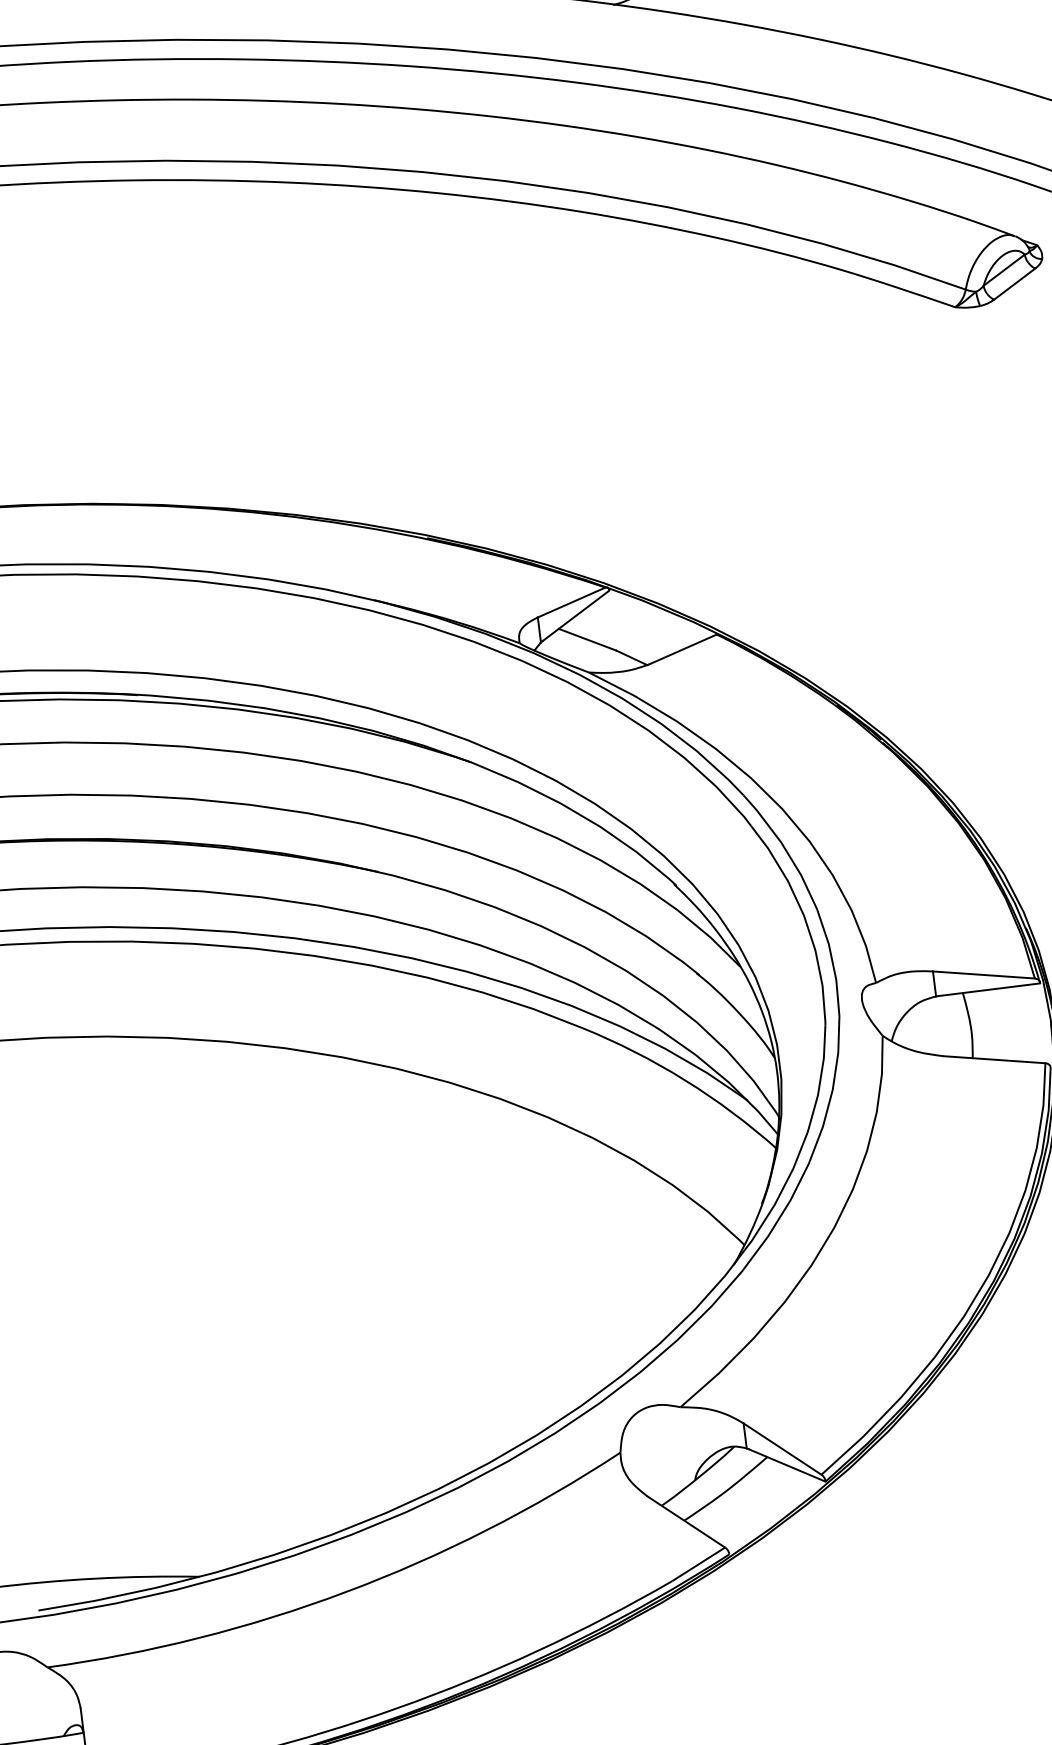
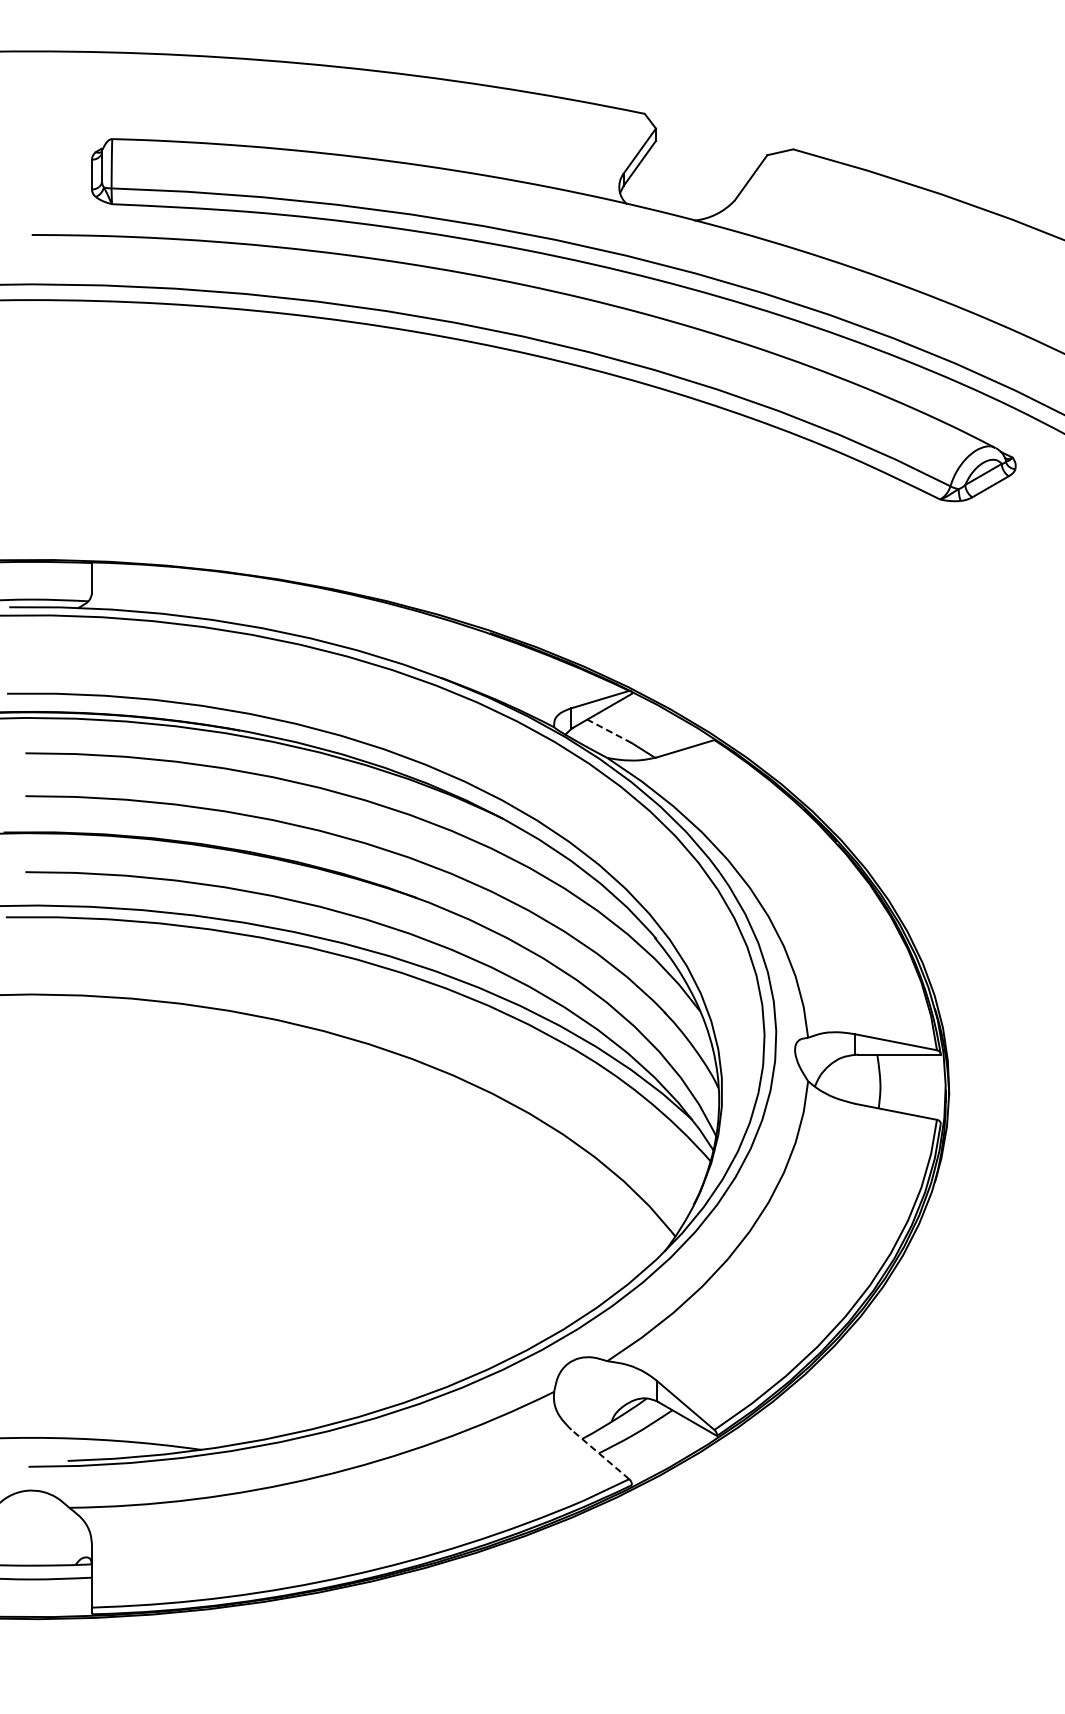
line: (587, 639) -> (609, 731), solid -> dashed
line: (686, 1521) -> (600, 1454), solid -> dashed

